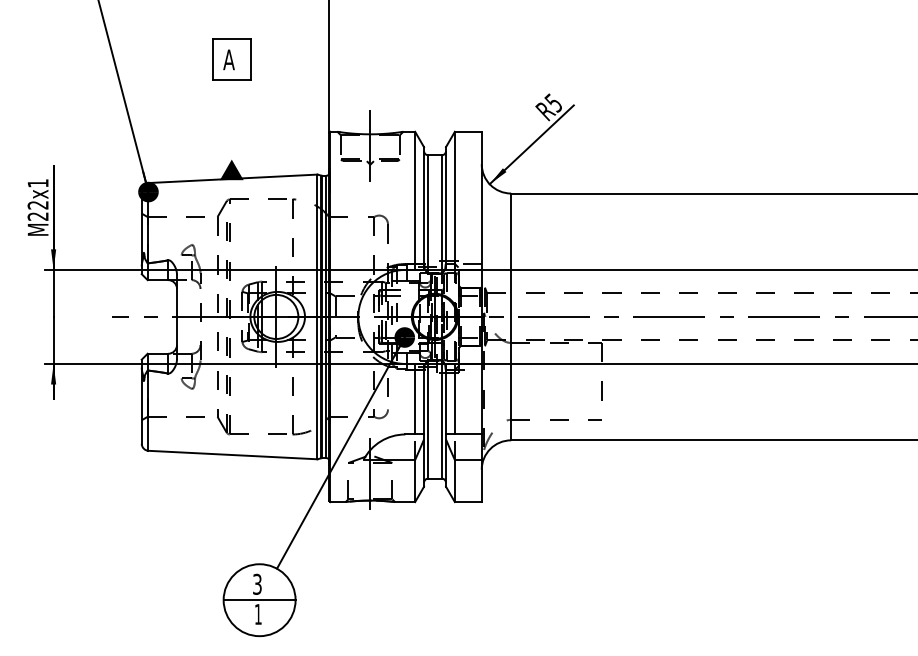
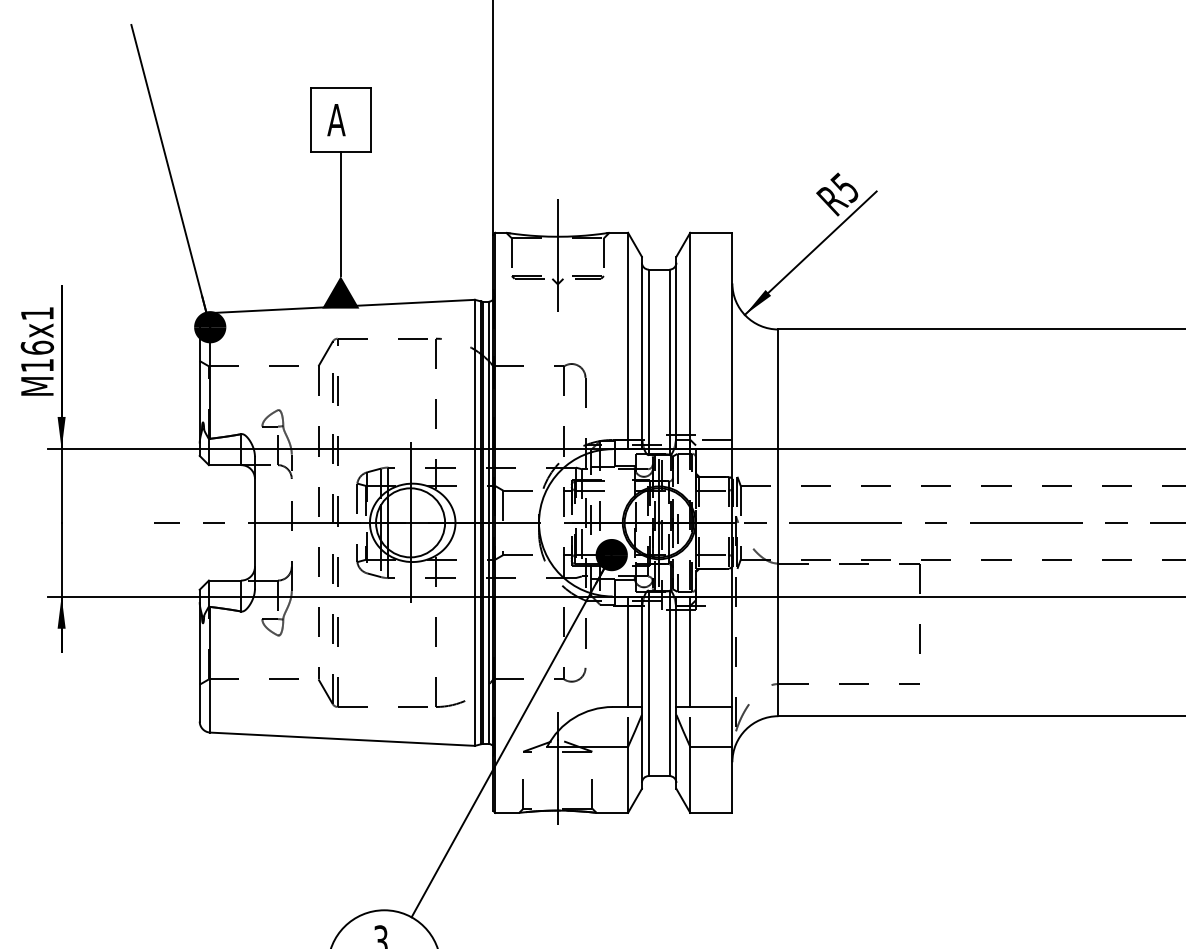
line: (231, 119) -> (340, 213), added
text: (37, 210) -> (36, 356), M22x1 -> M16x1

